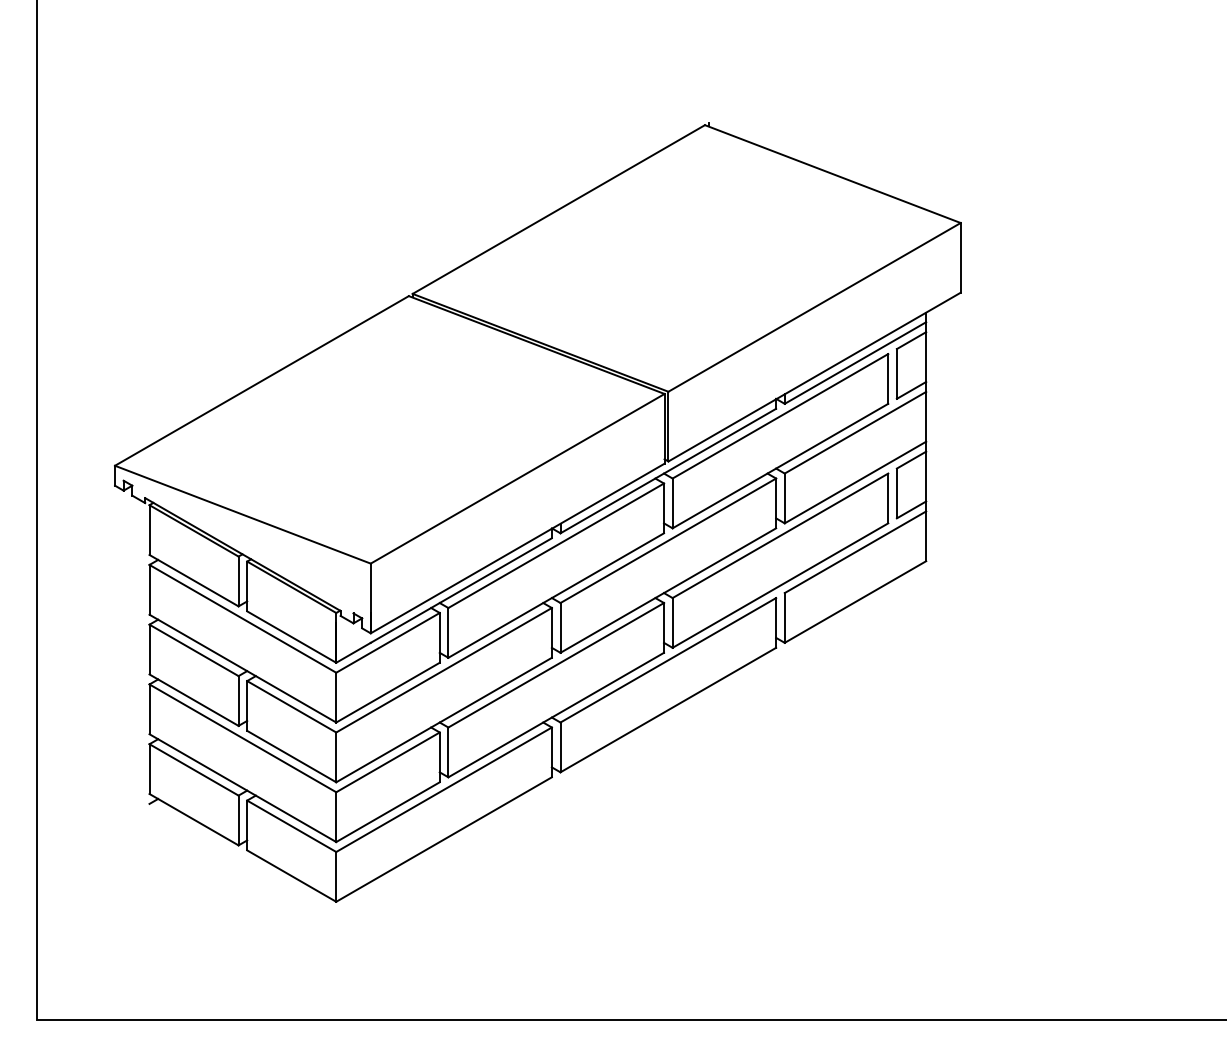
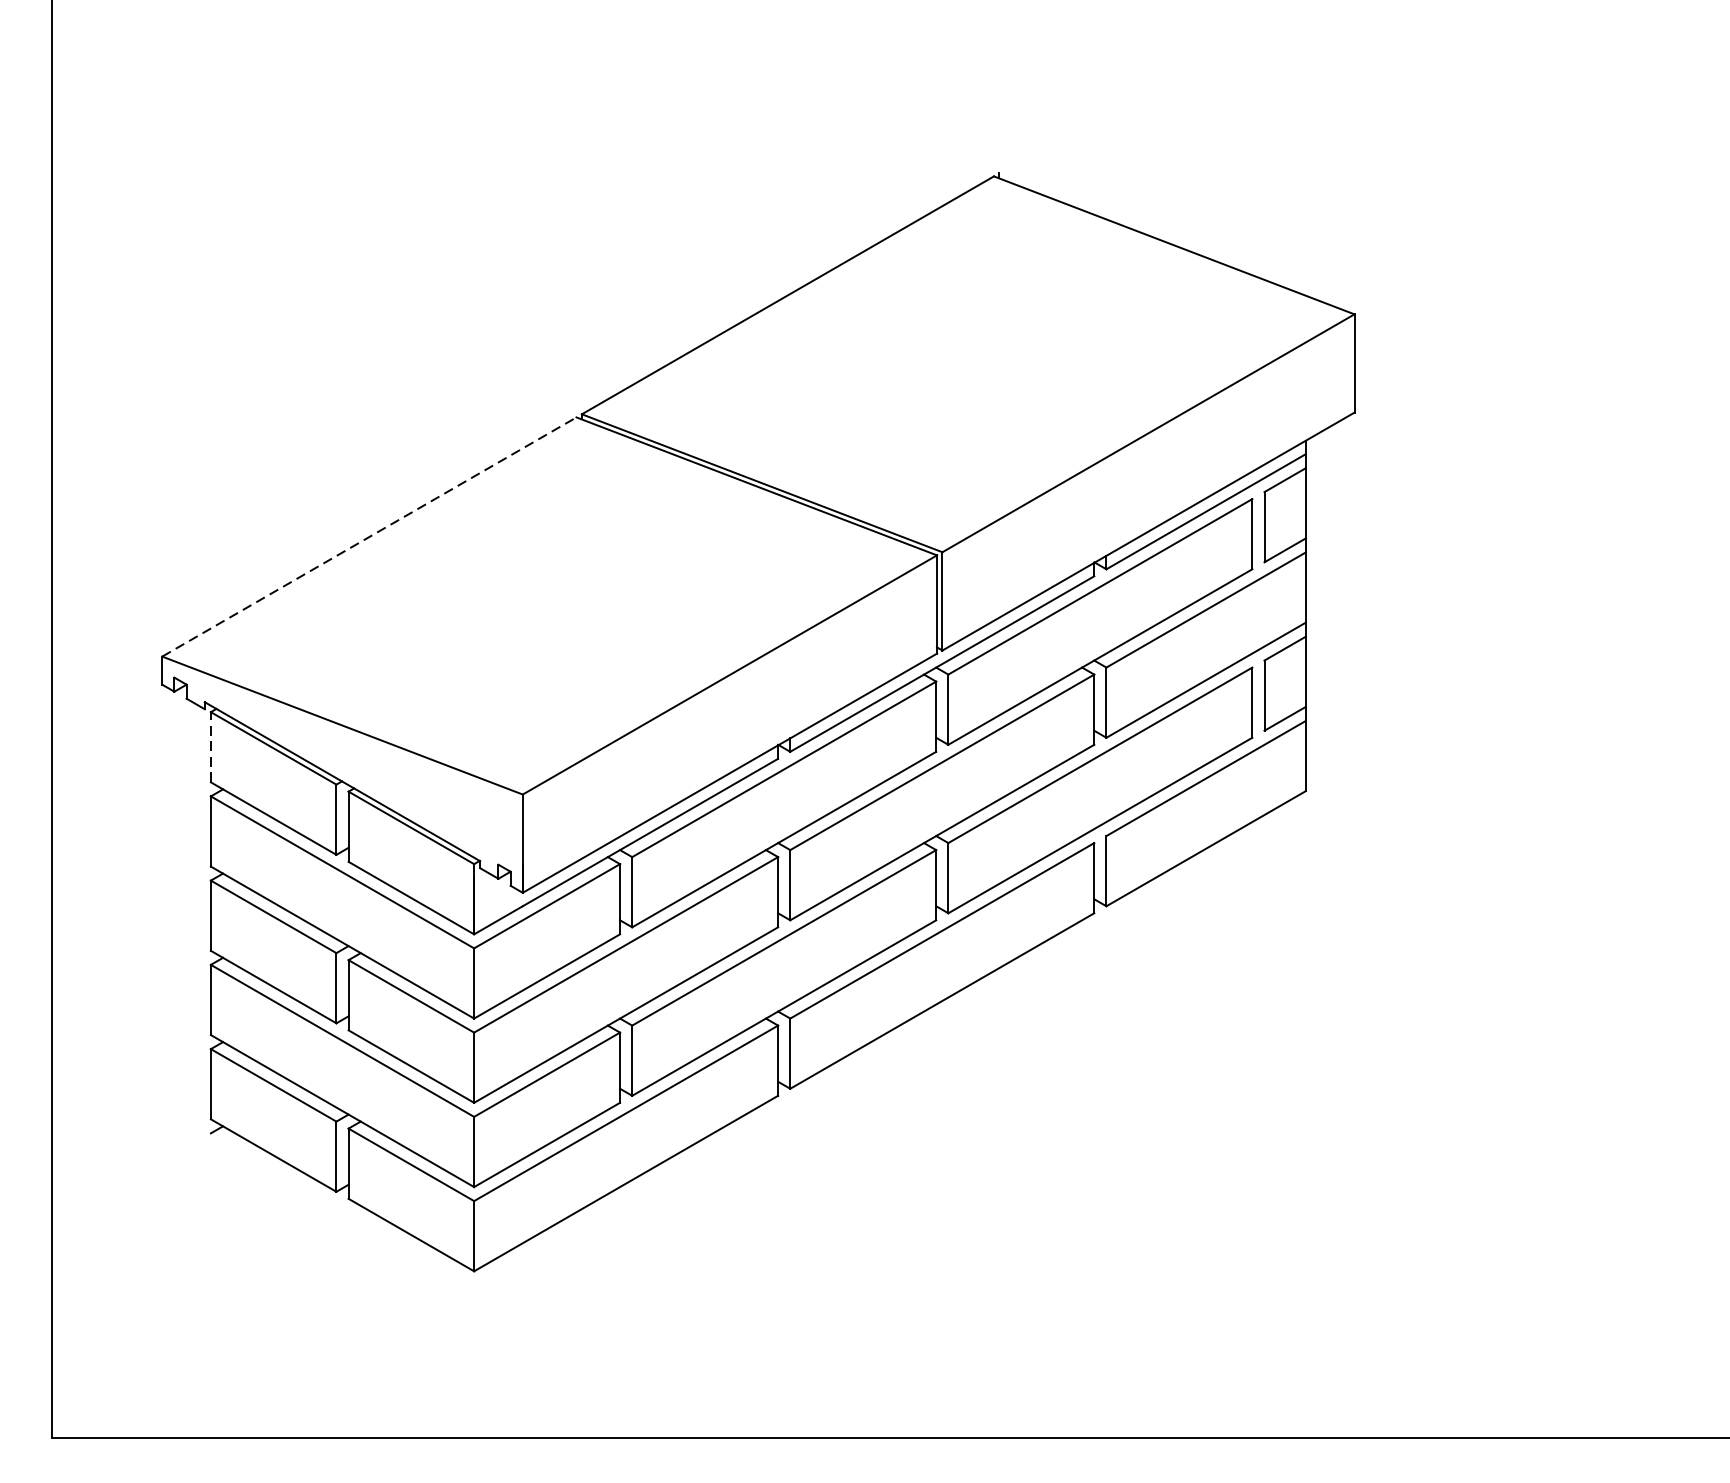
line: (261, 380) -> (368, 536), solid -> dashed
line: (149, 530) -> (210, 747), solid -> dashed

